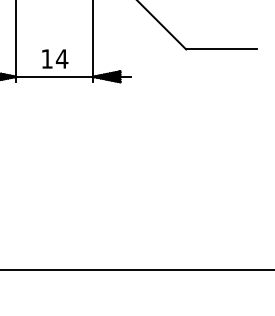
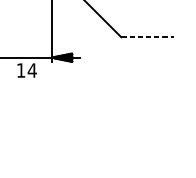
line: (222, 49) -> (148, 37), solid -> dashed
text: (55, 58) -> (27, 70), moved

